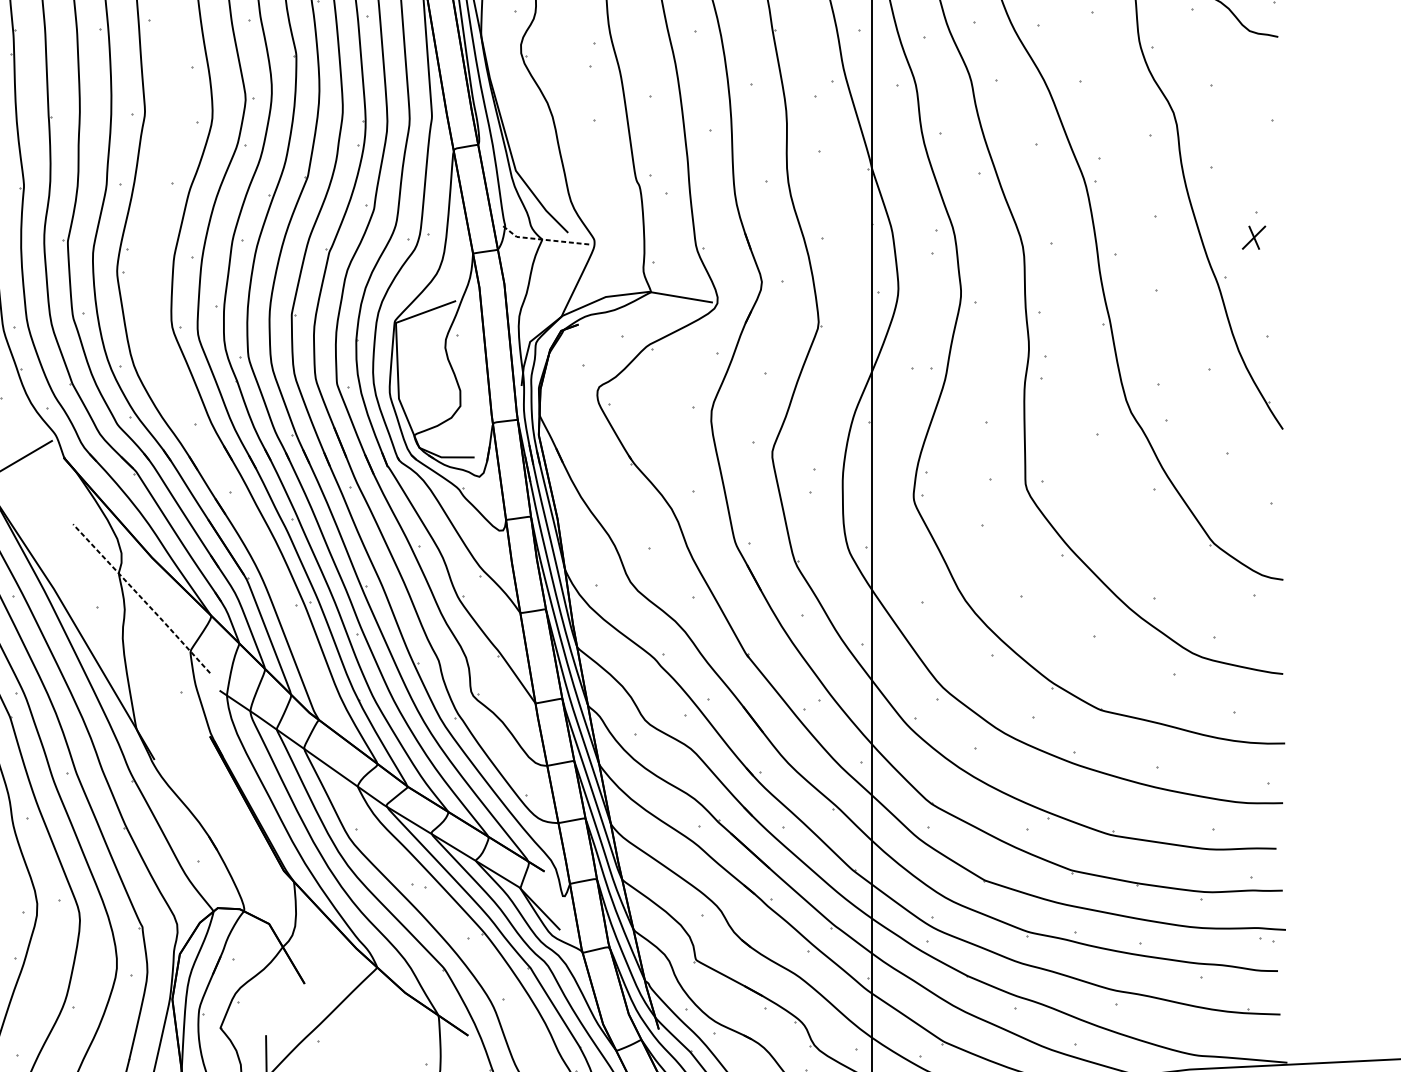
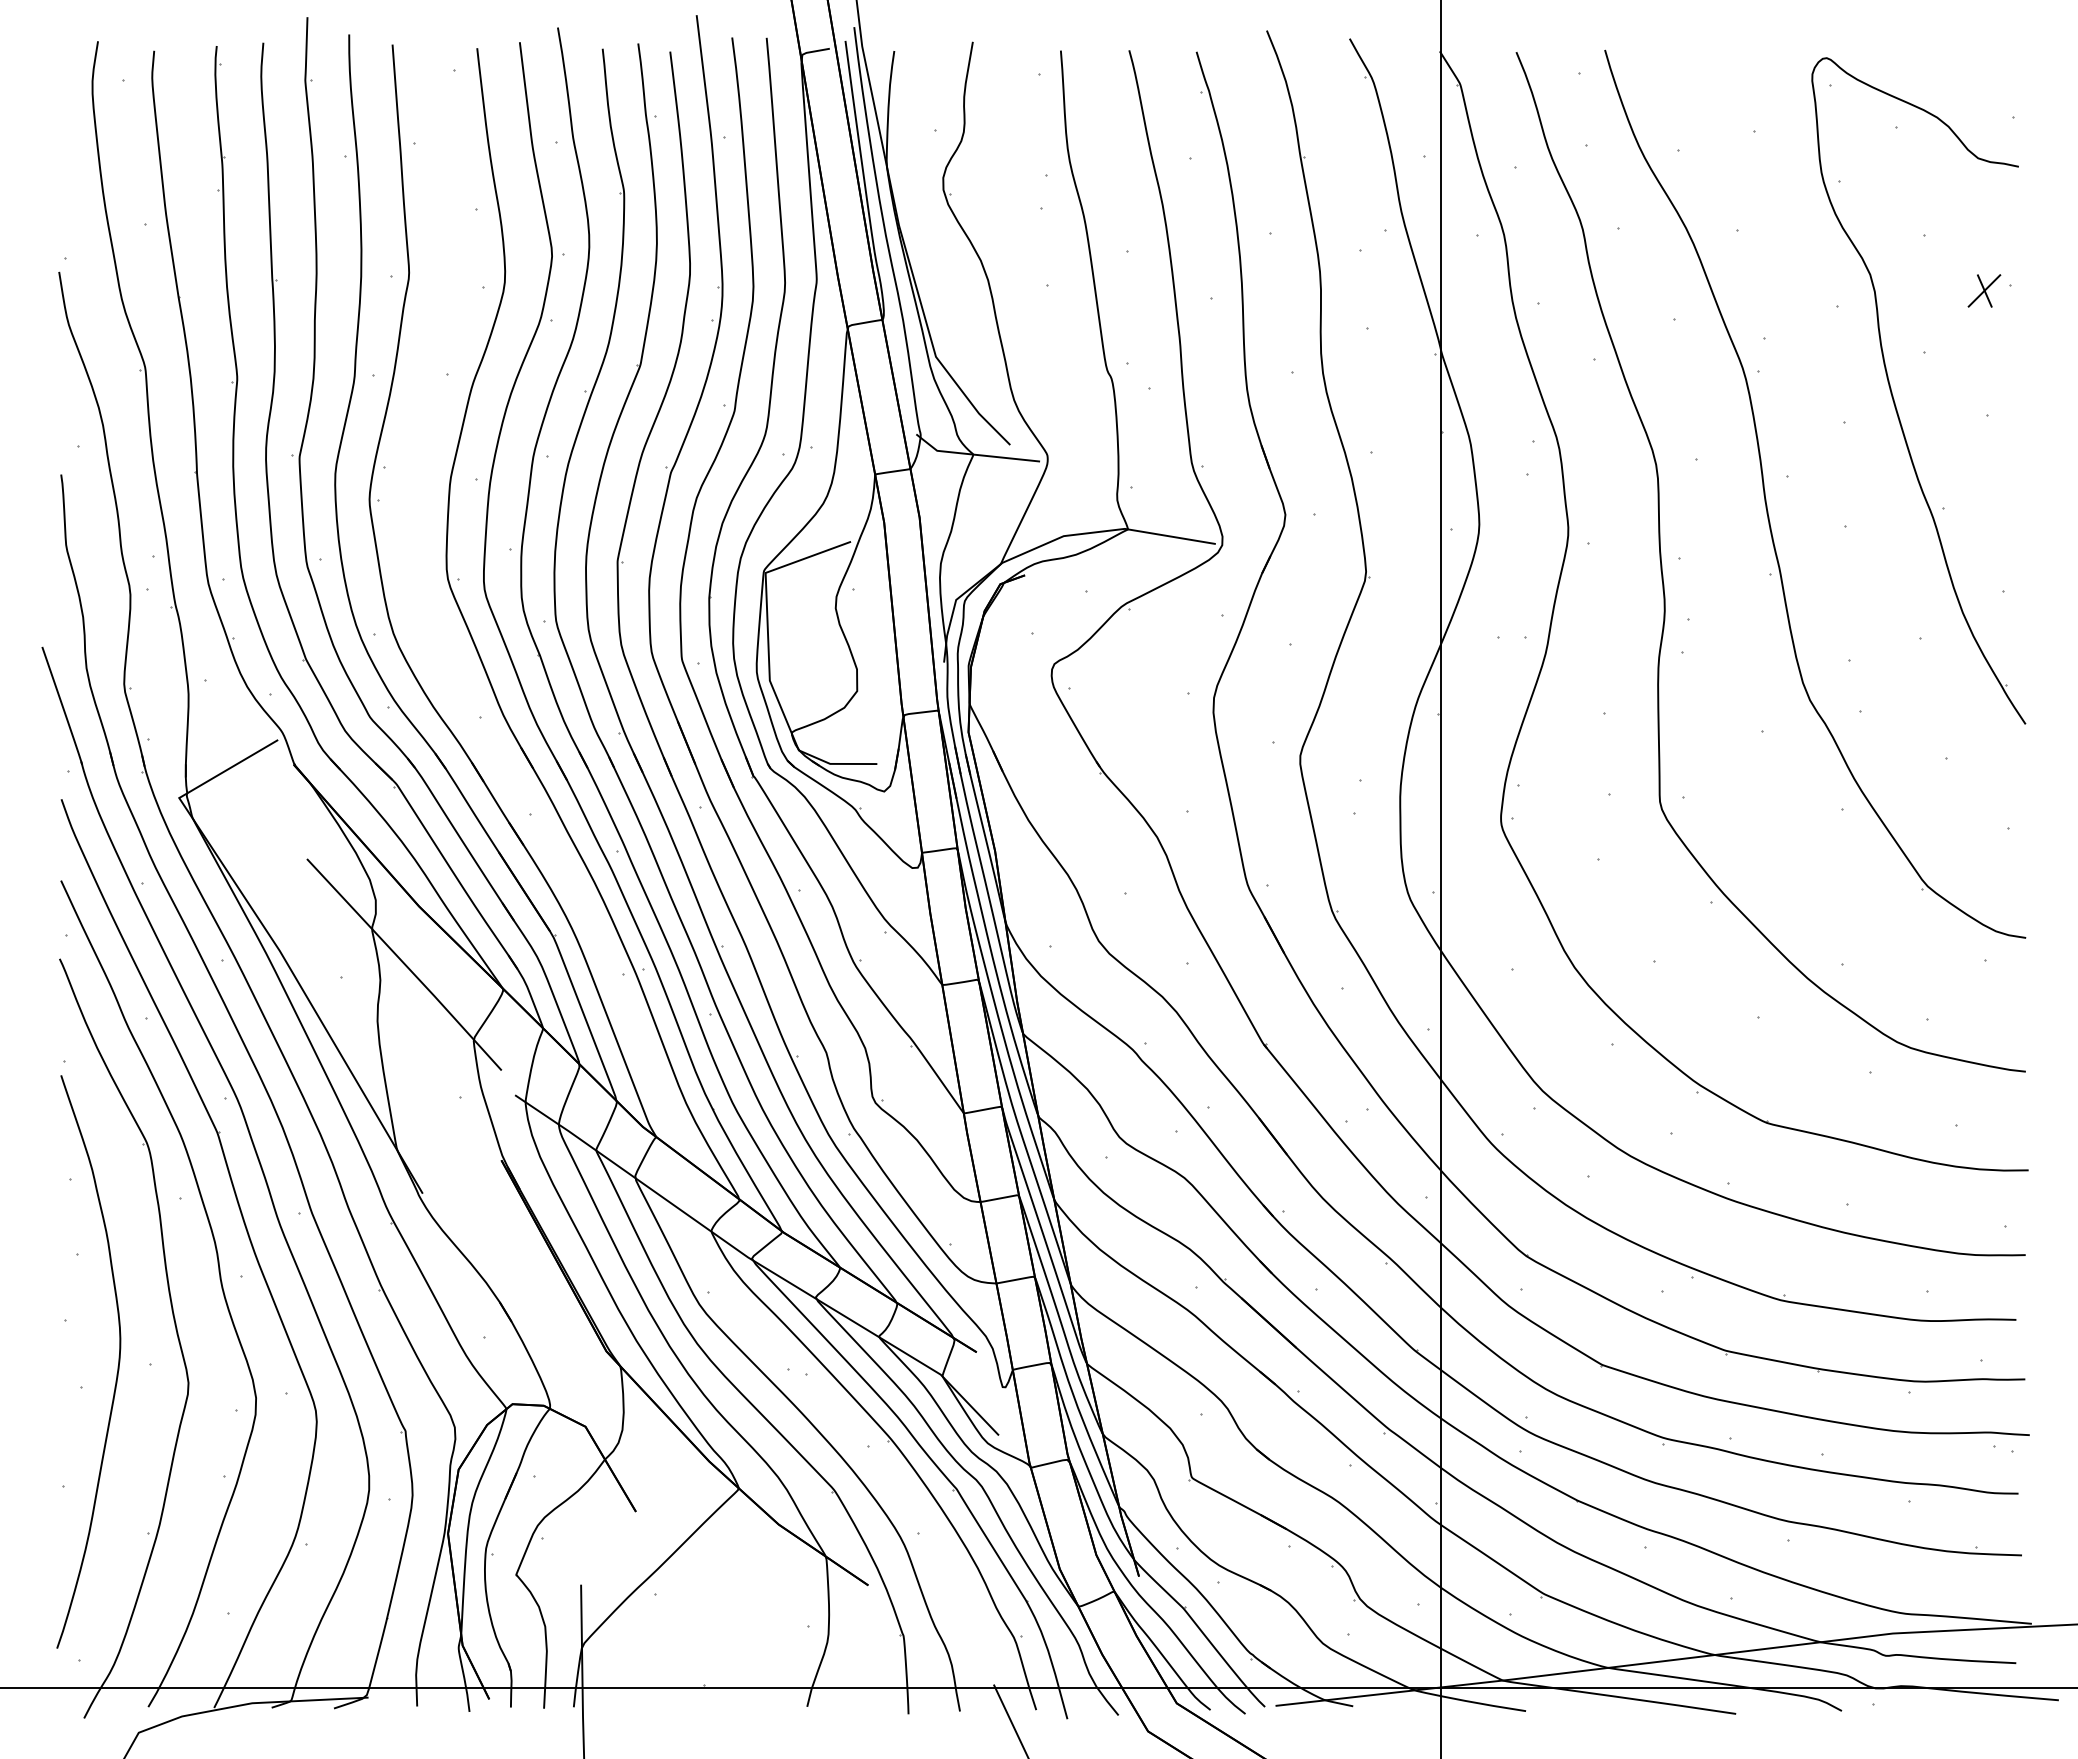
part: (1254, 237) -> (1984, 290), moved
line: (543, 239) -> (974, 454), dashed -> solid
line: (142, 598) -> (405, 964), dashed -> solid

